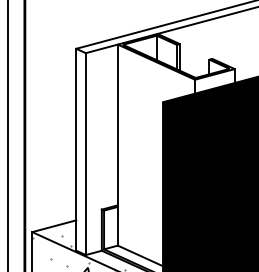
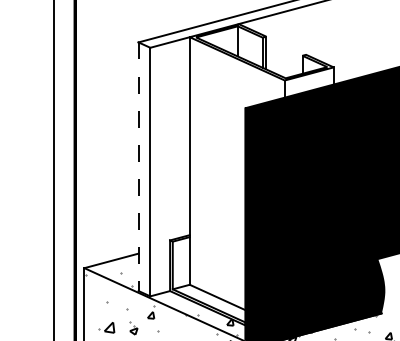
line: (76, 150) -> (138, 167), solid -> dashed

